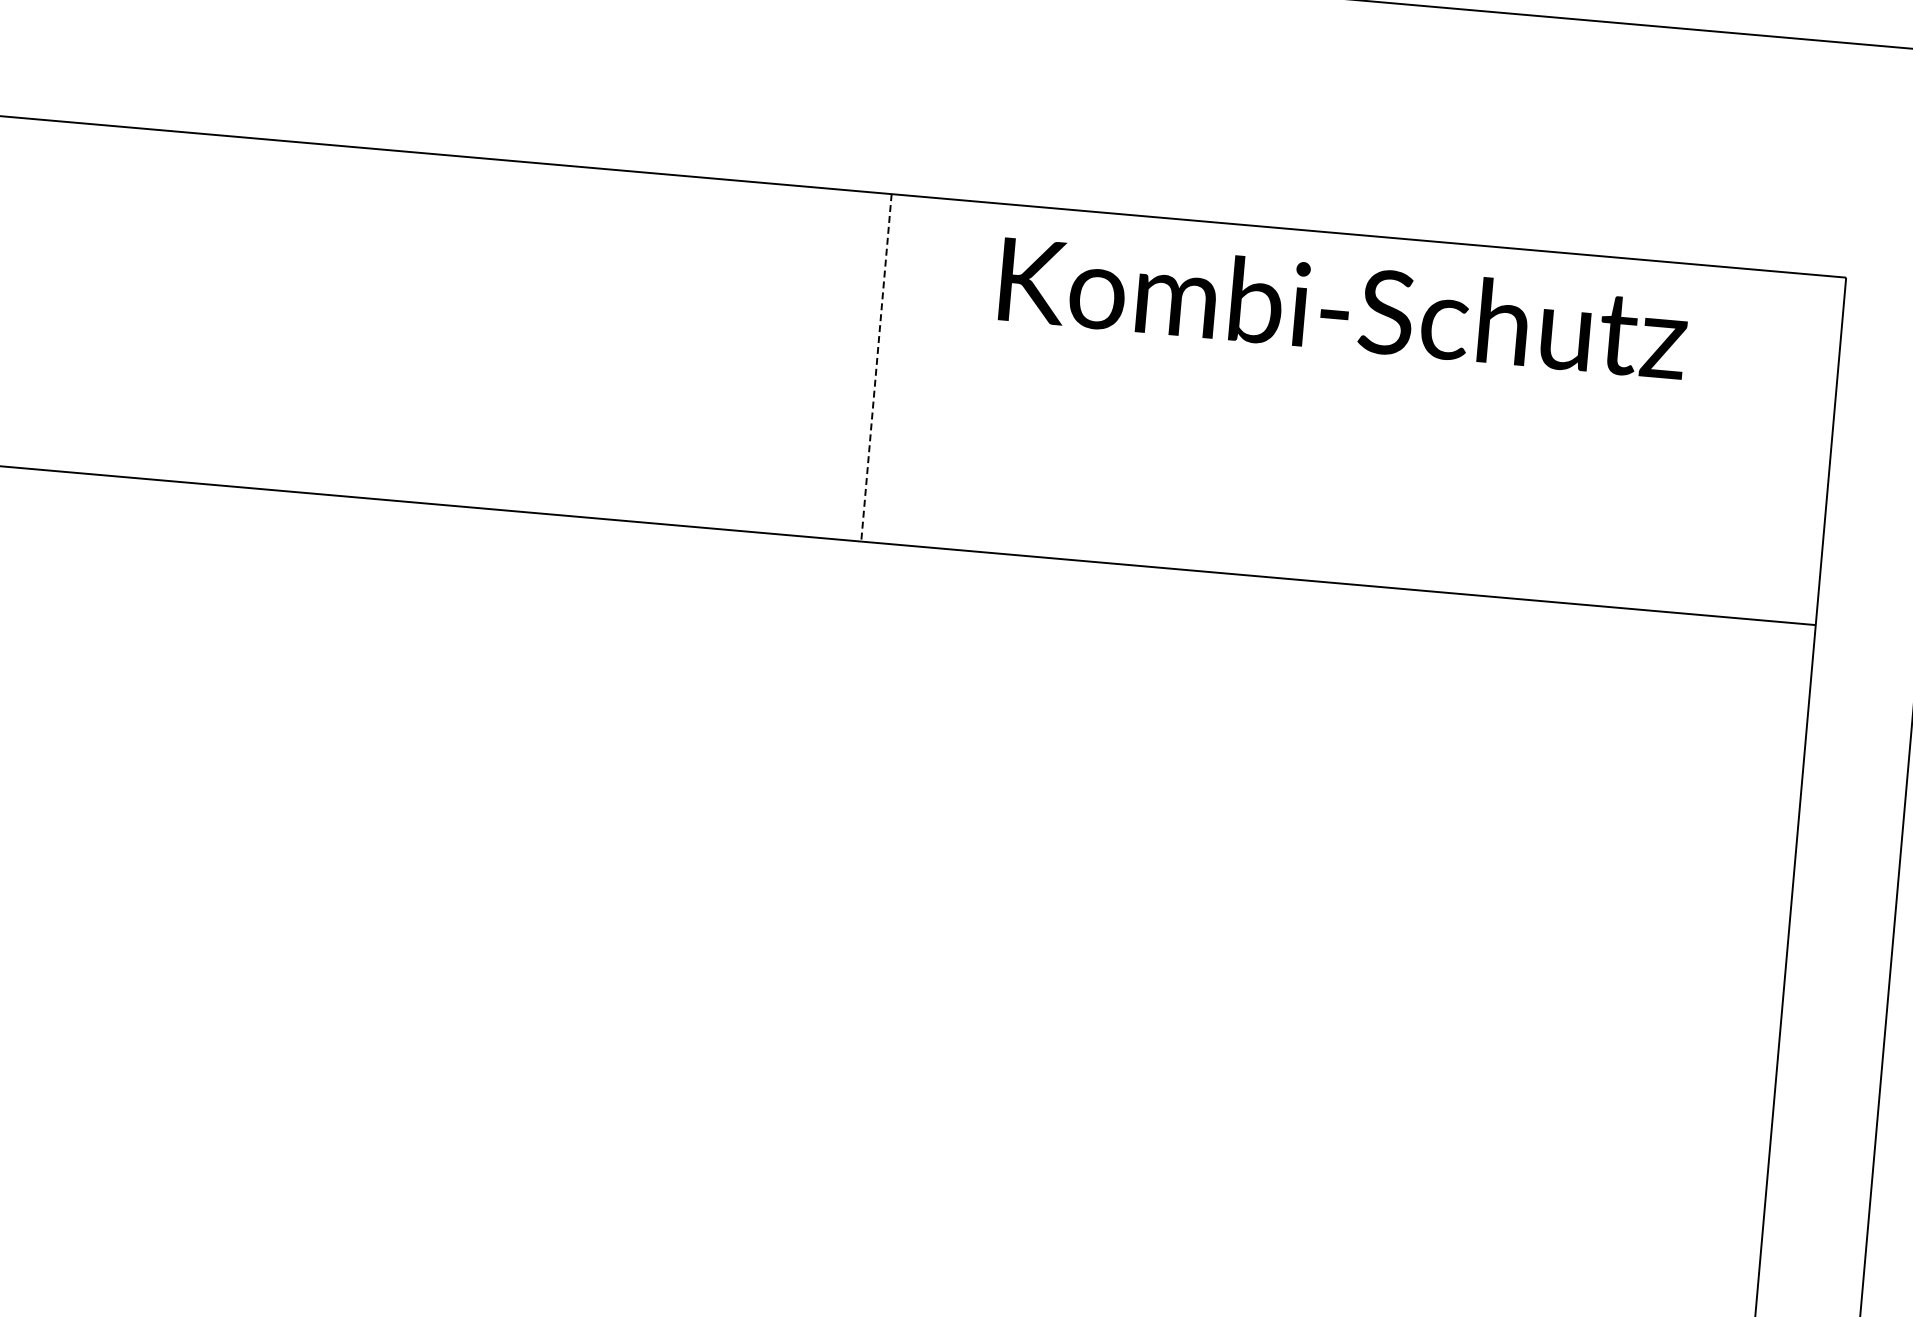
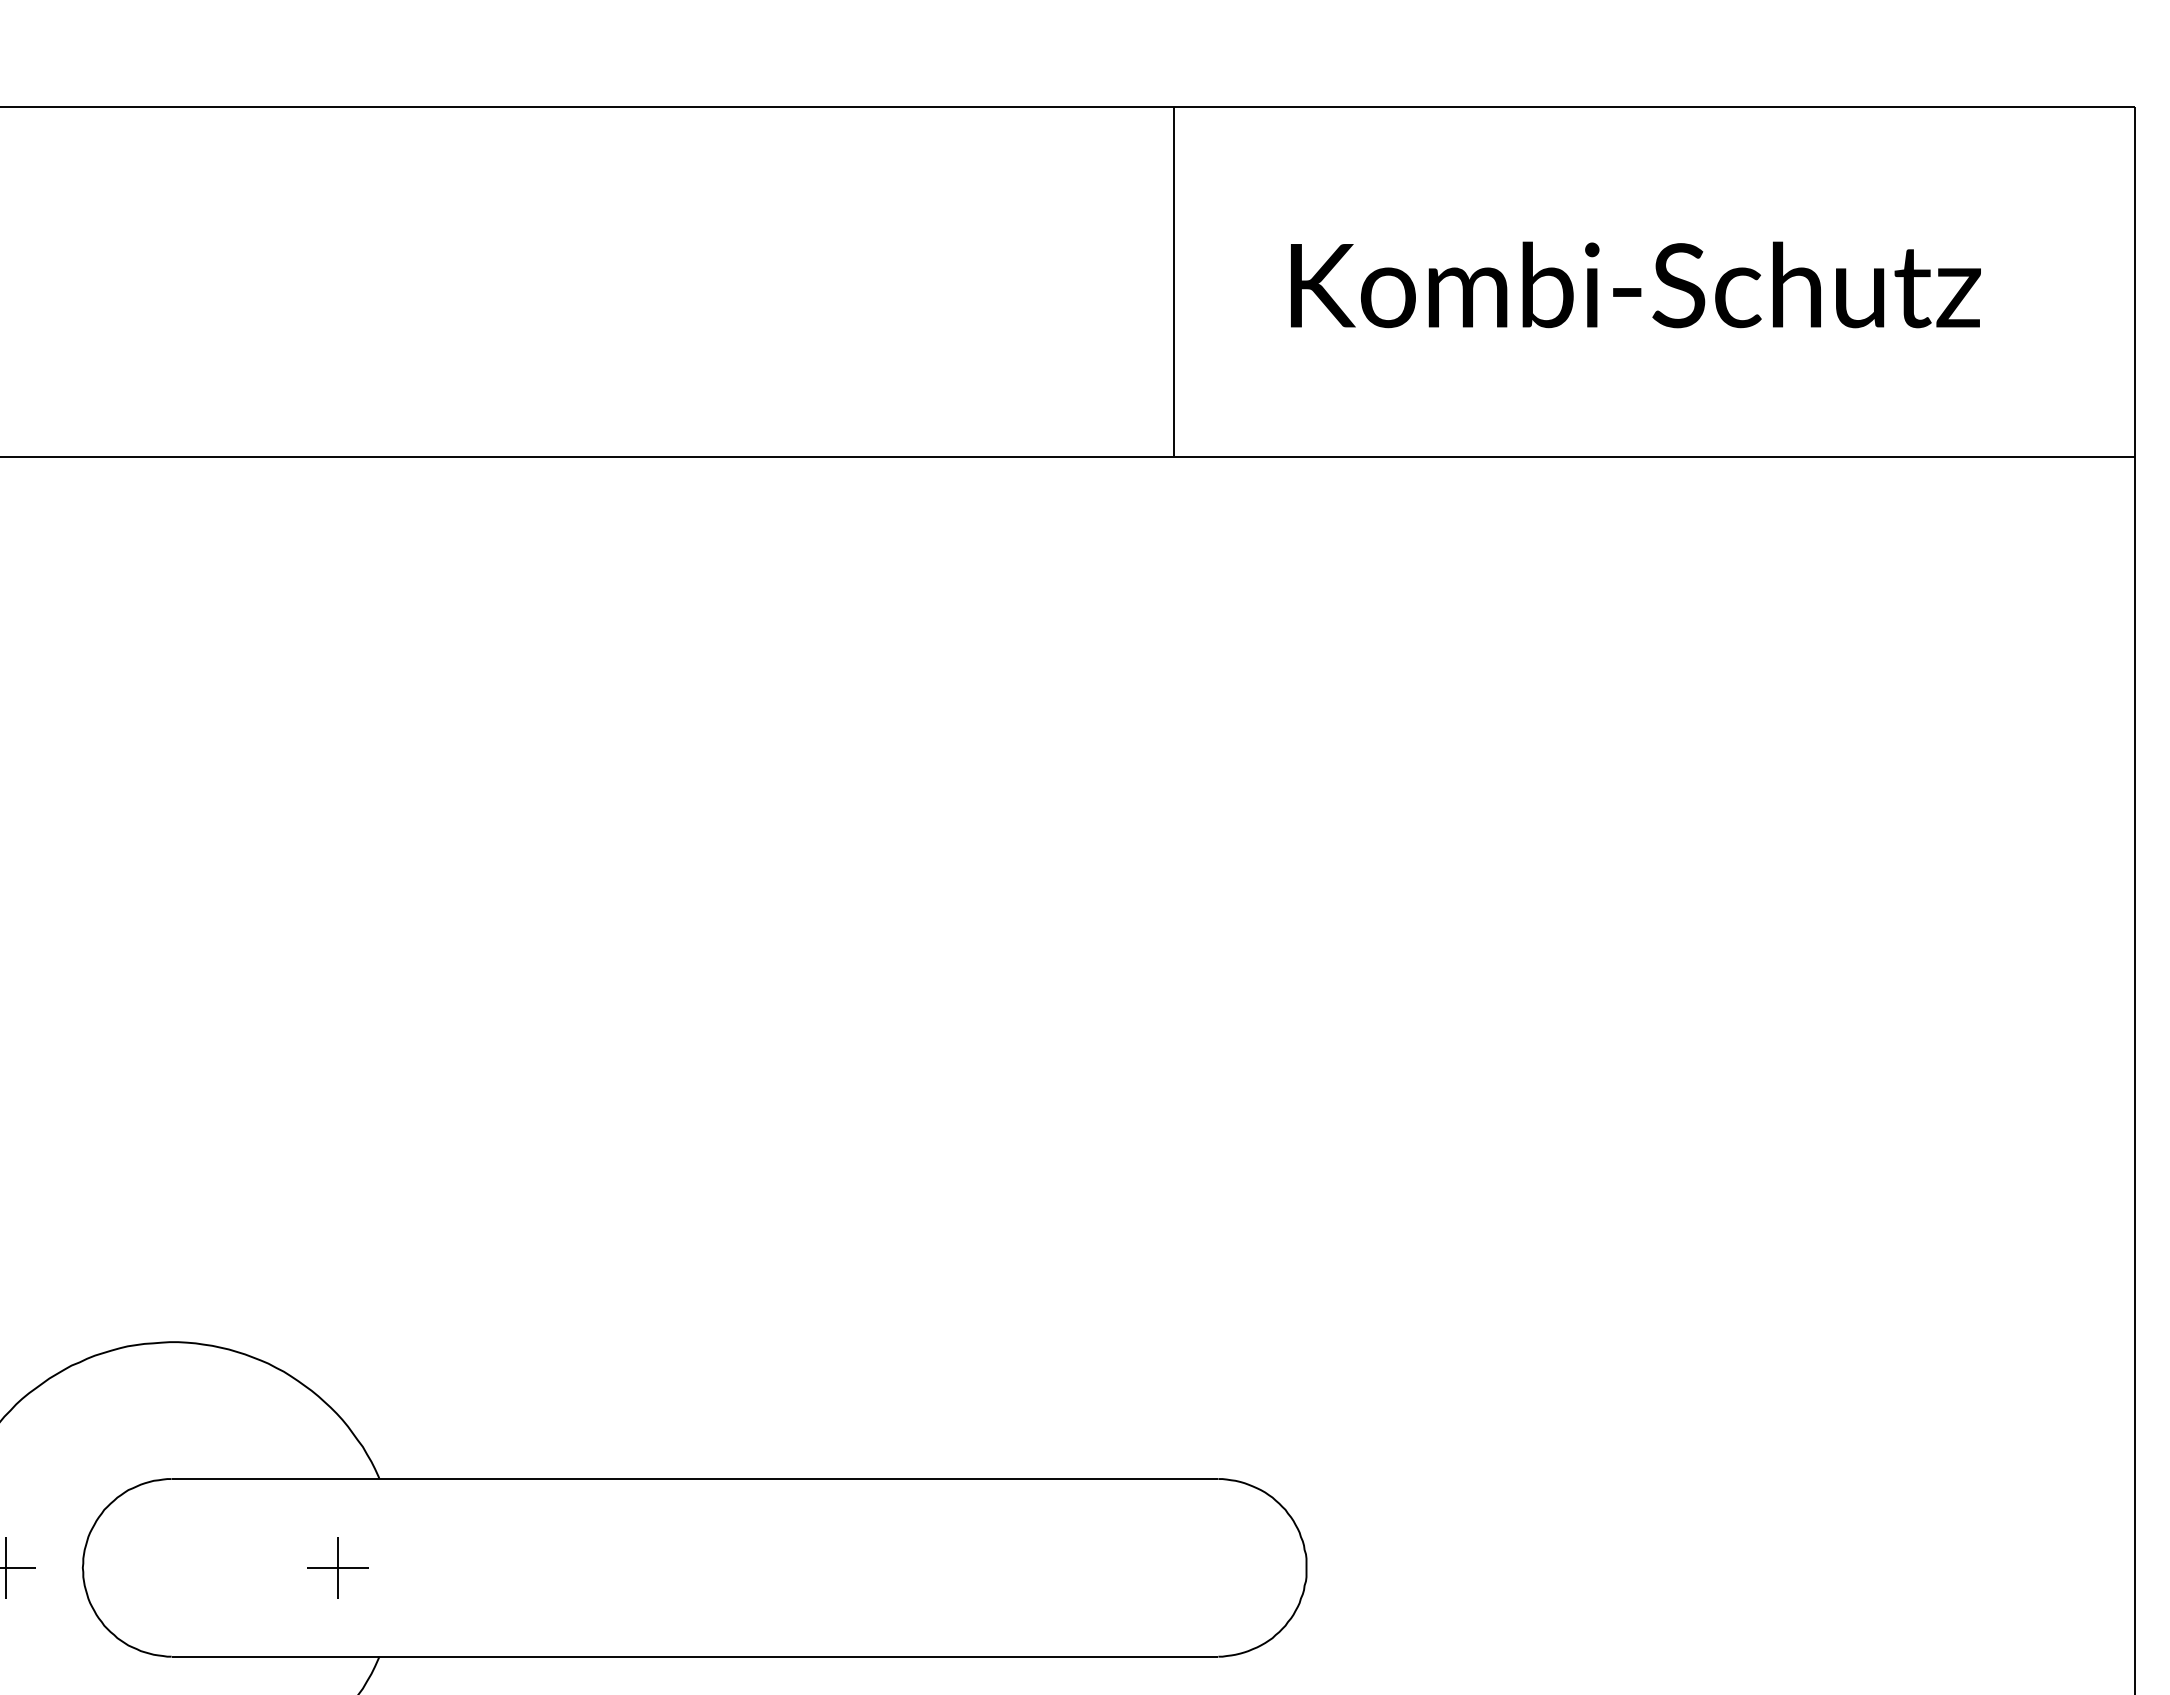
text: (1343, 307) -> (1635, 284), moved
line: (876, 367) -> (1173, 281), dashed -> solid

